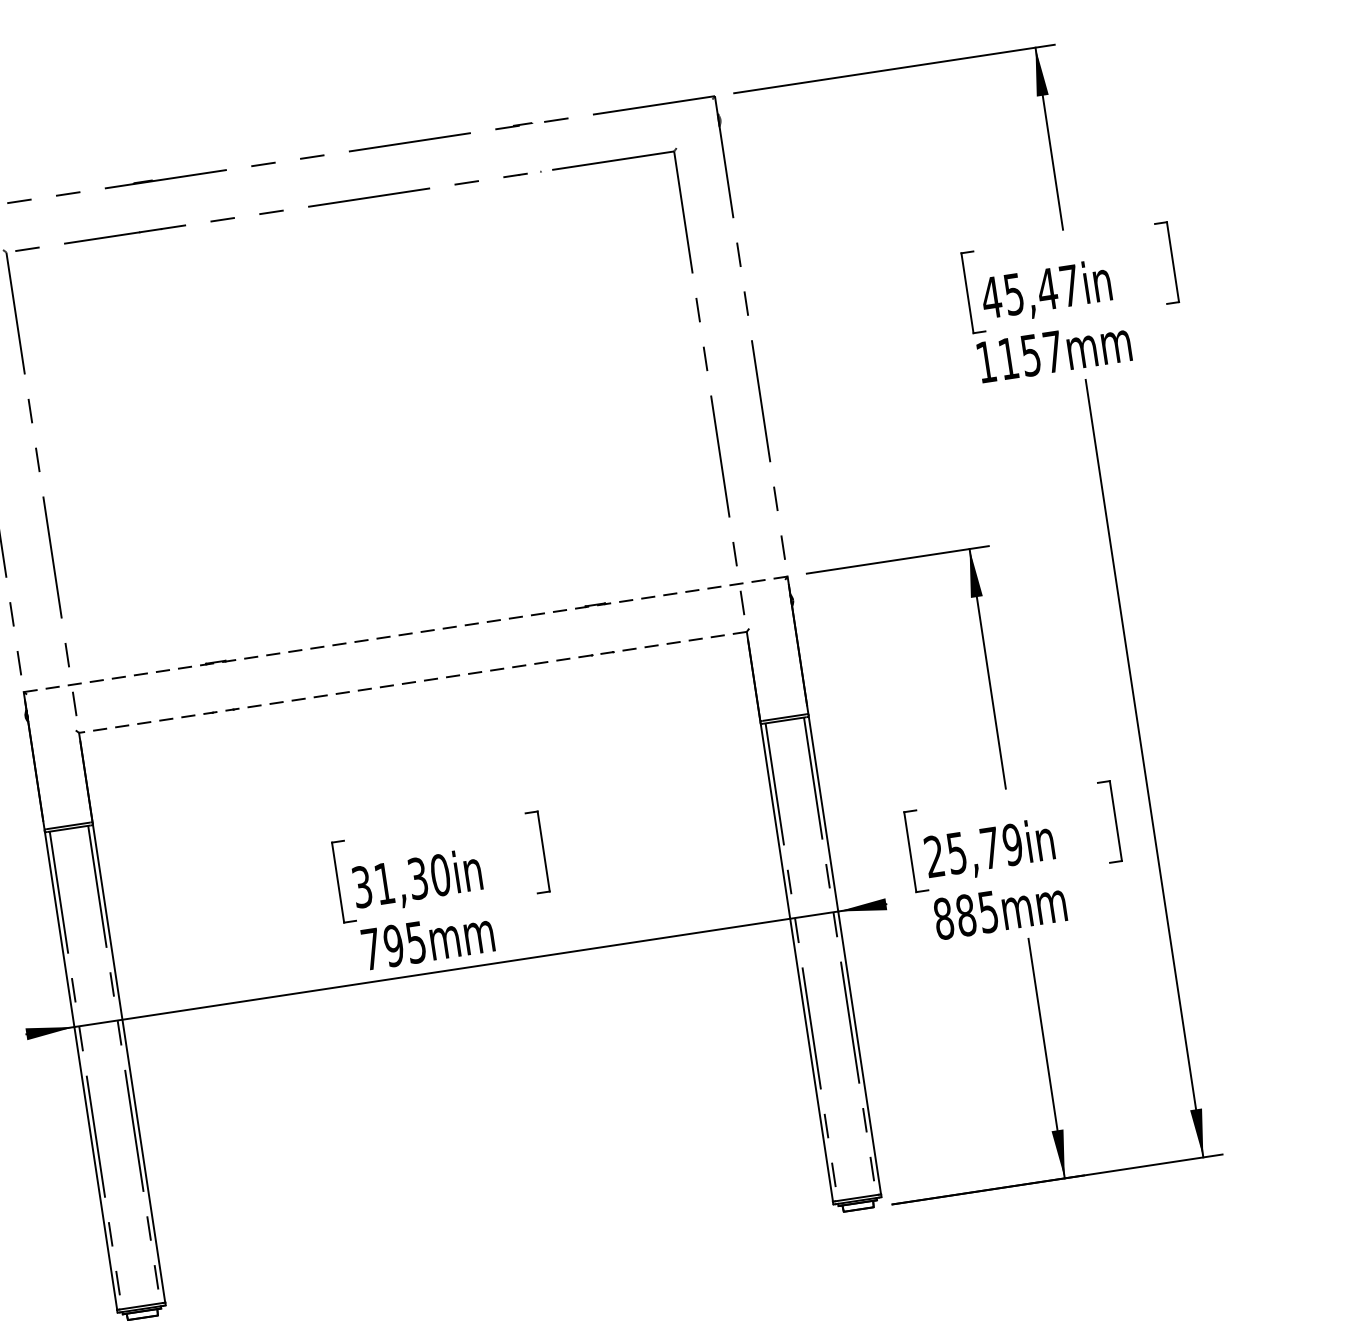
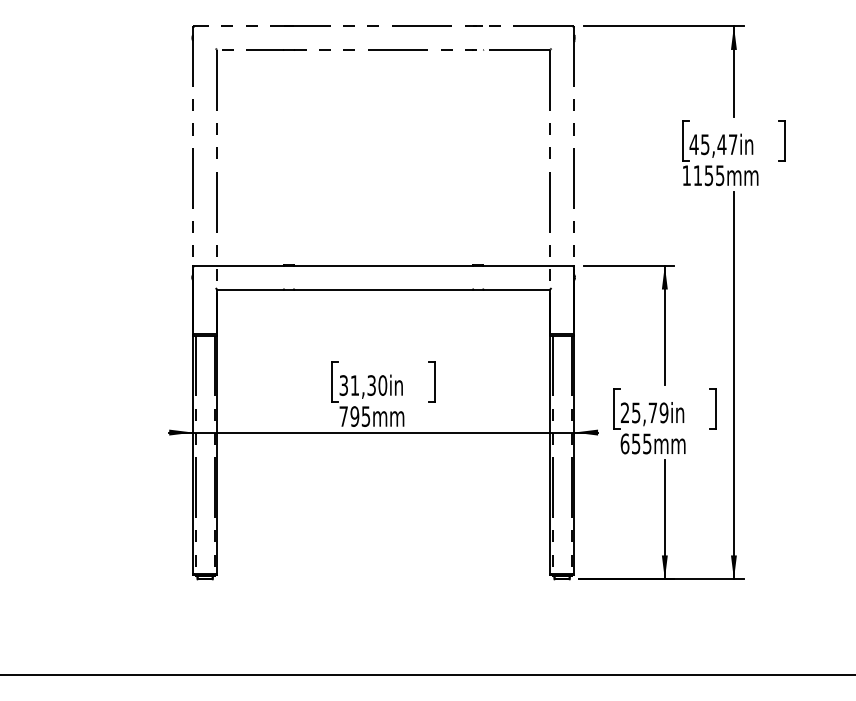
text: (1053, 351) -> (720, 175), 1157mm -> 1155mm
line: (405, 634) -> (383, 265), dashed -> solid
line: (412, 682) -> (383, 289), dashed -> solid
text: (954, 916) -> (630, 443), 885mm -> 655mm

